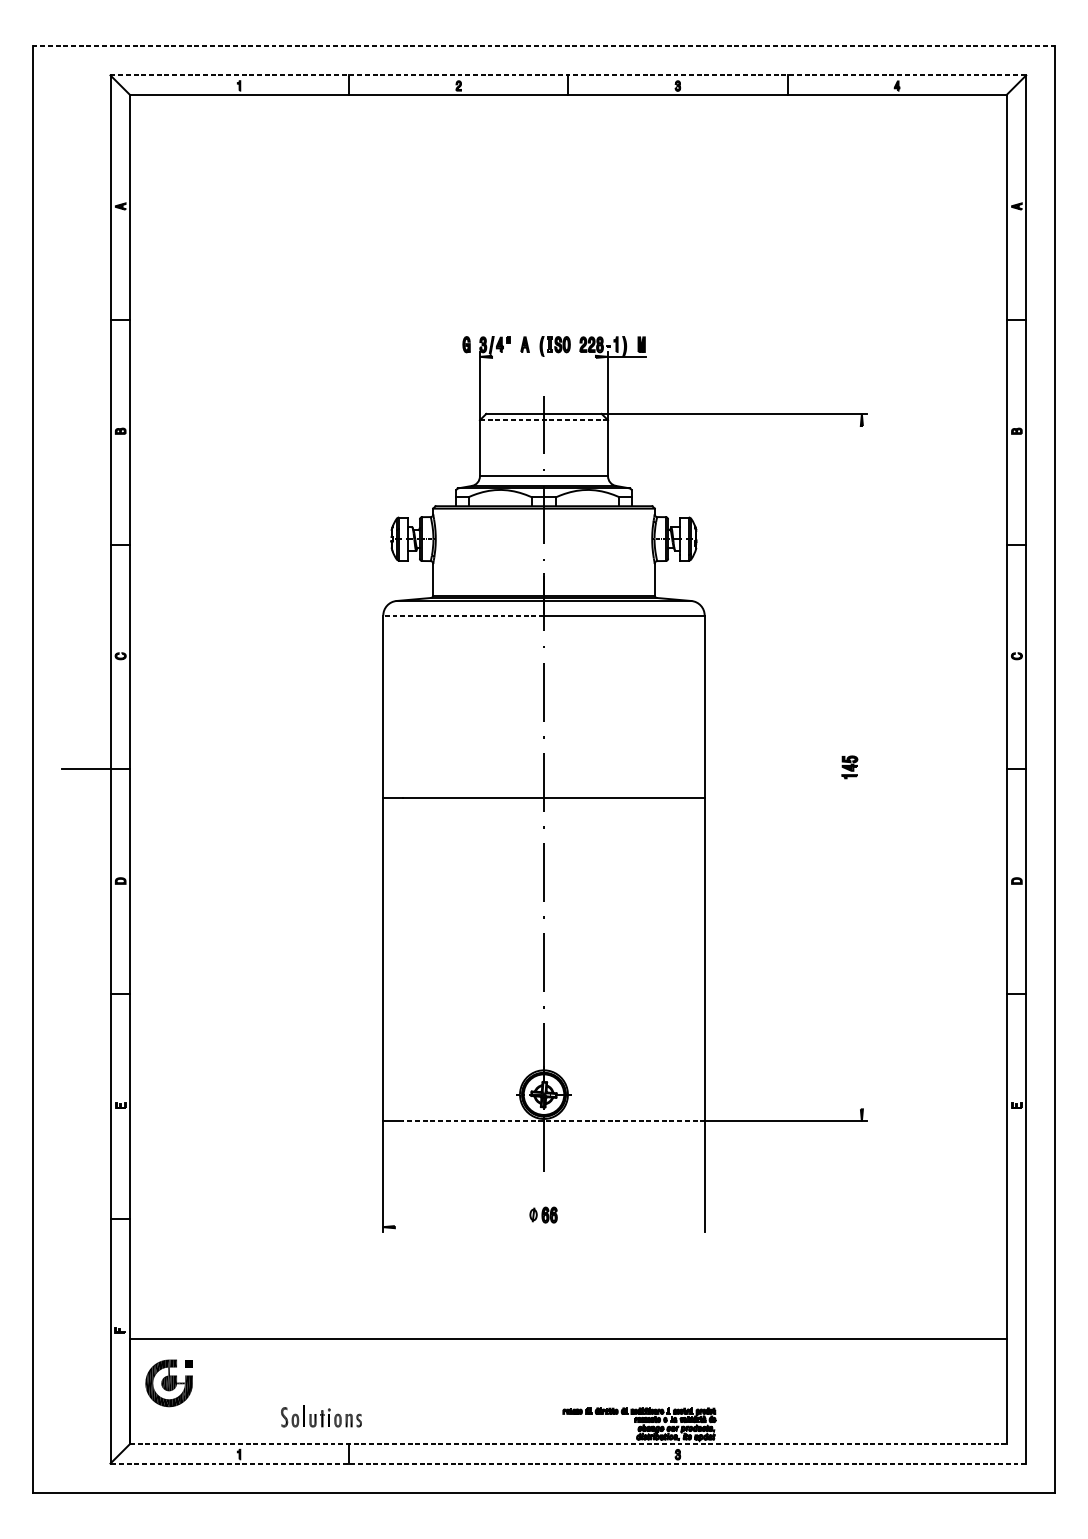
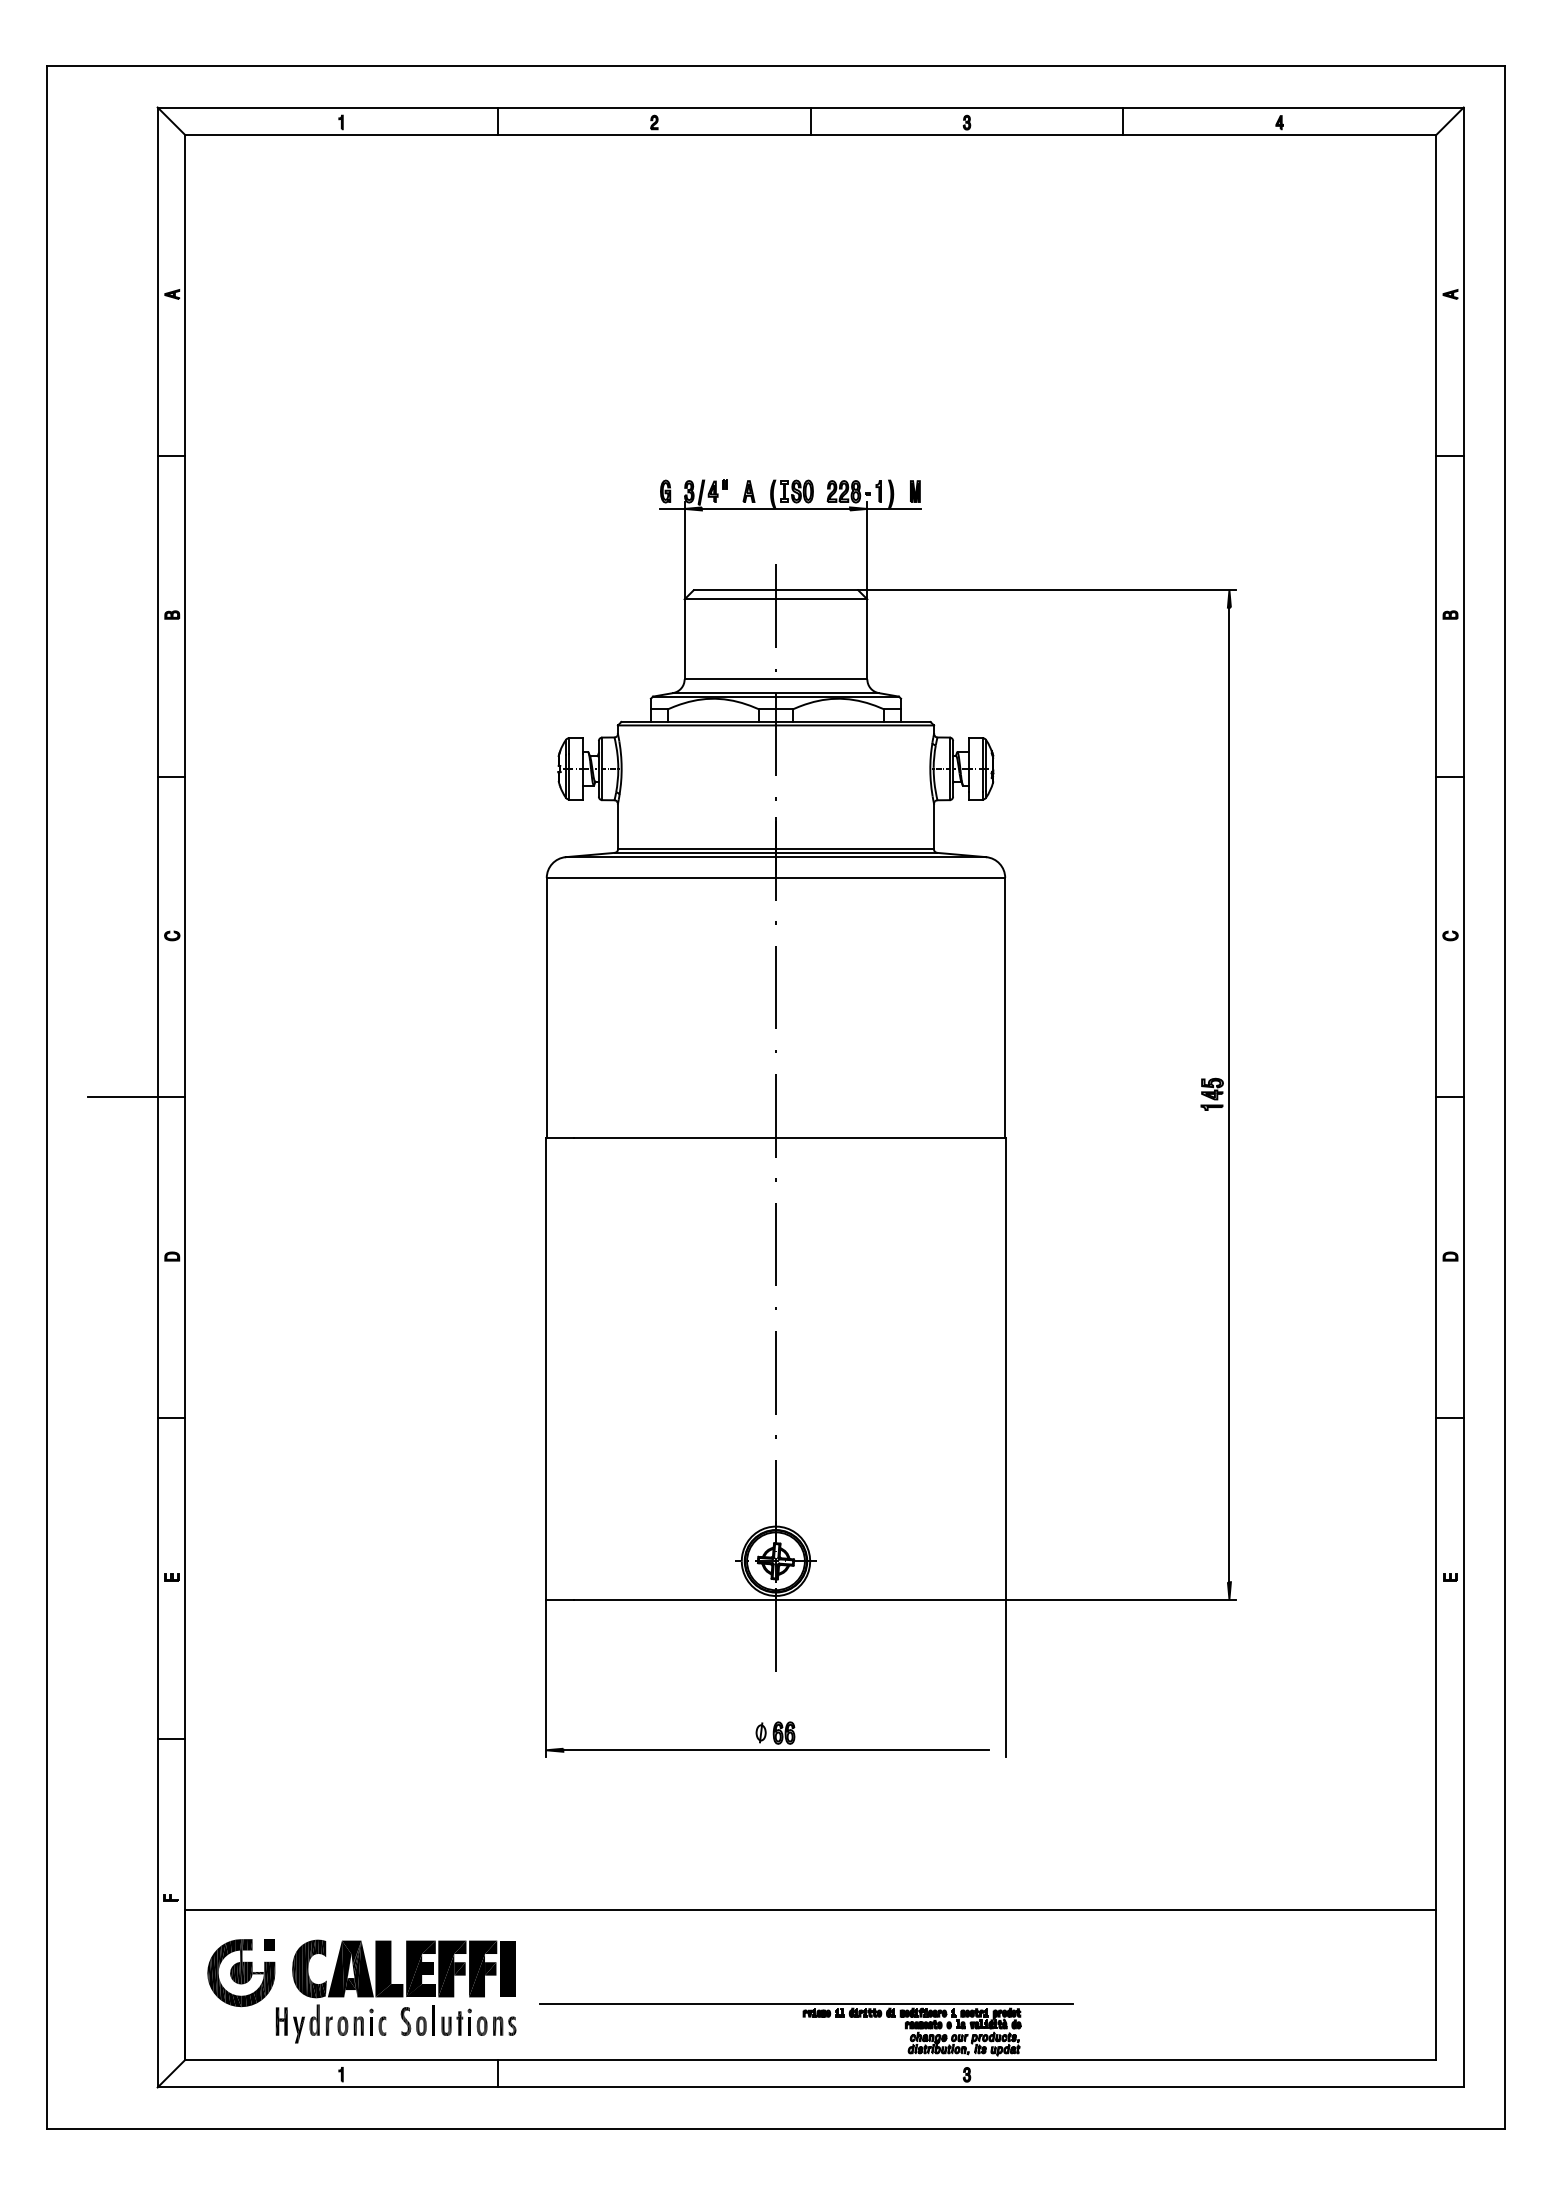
line: (543, 45) -> (775, 65), dashed -> solid
line: (568, 75) -> (811, 107), dashed -> solid
line: (471, 356) -> (672, 508), added
line: (543, 356) -> (775, 508), added
line: (544, 420) -> (776, 599), dashed -> solid
line: (463, 615) -> (661, 877), dashed -> solid
line: (861, 767) -> (1229, 1094), added
line: (554, 1121) -> (790, 1599), dashed -> solid
line: (543, 1227) -> (775, 1750), added
part: (277, 1396) -> (395, 1991), added
line: (565, 1405) -> (806, 2004), added
line: (568, 1443) -> (811, 2059), dashed -> solid
line: (568, 1463) -> (810, 2087), dashed -> solid

